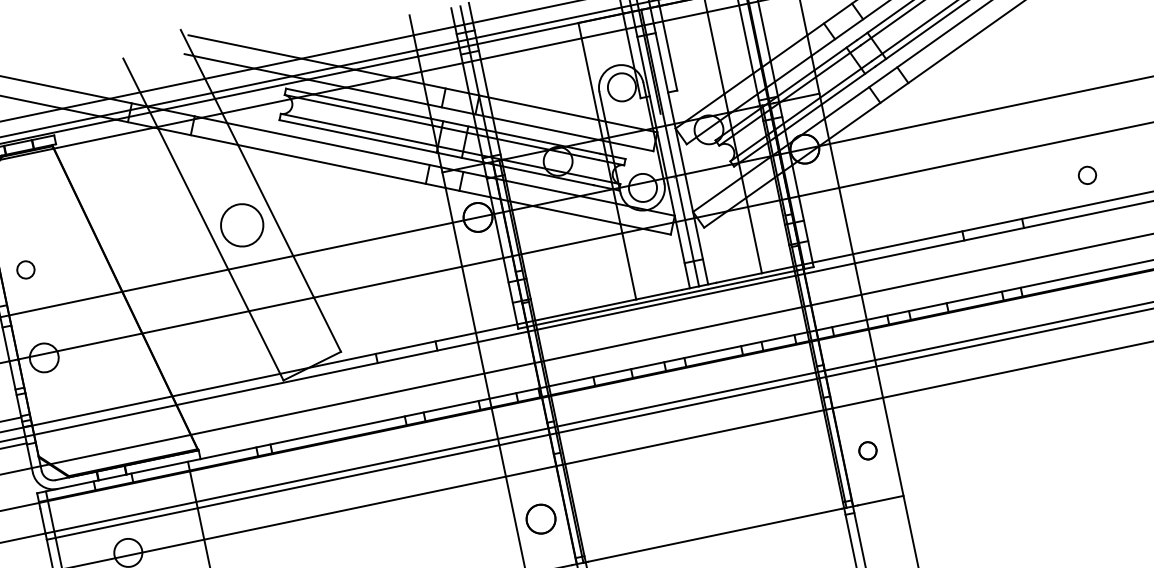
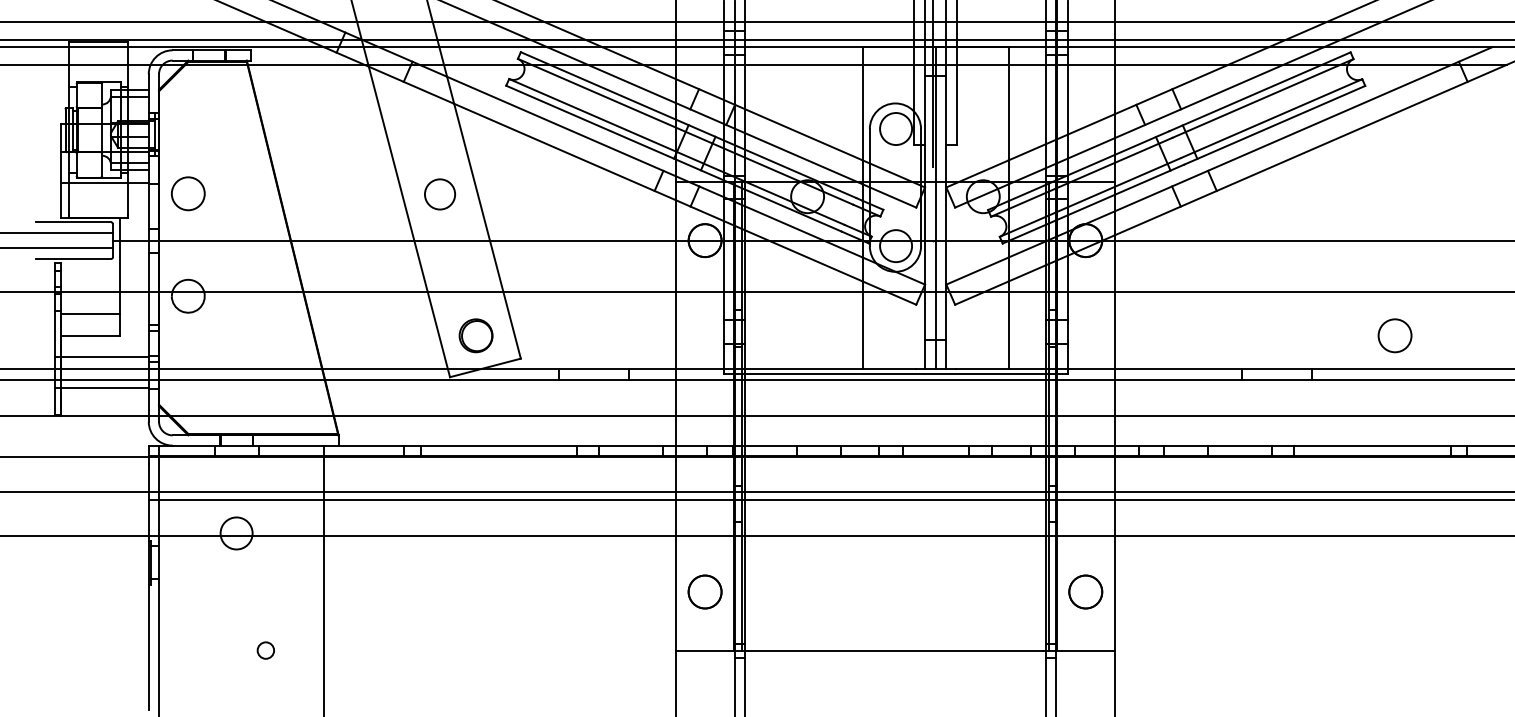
circle: (1086, 175) -> (1394, 335), size x1.67
circle: (241, 225) -> (439, 194), size x0.62
circle: (25, 269) -> (187, 193), size x1.67
part: (297, 340) -> (475, 335), added
part: (867, 450) -> (1085, 591), size x1.67

